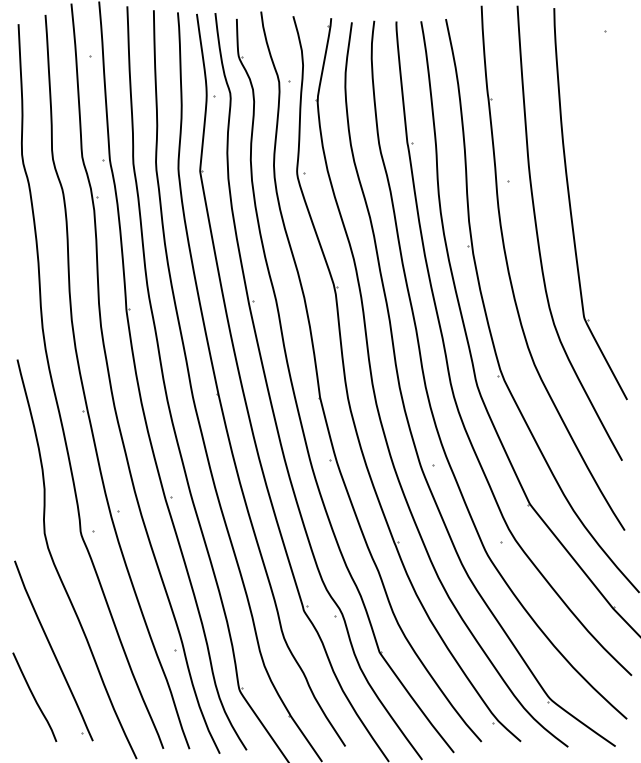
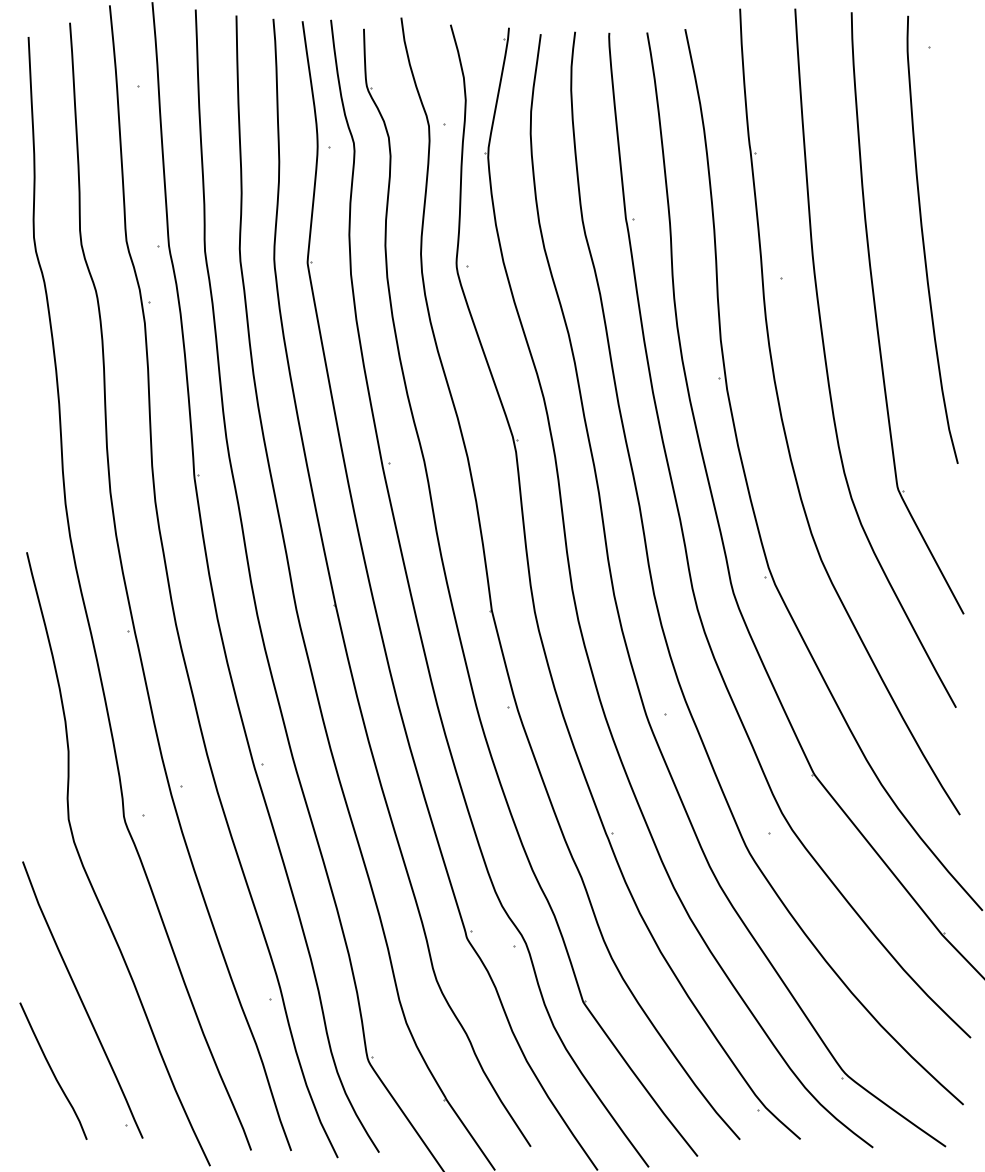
curve: (601, 156) -> (924, 240), added

